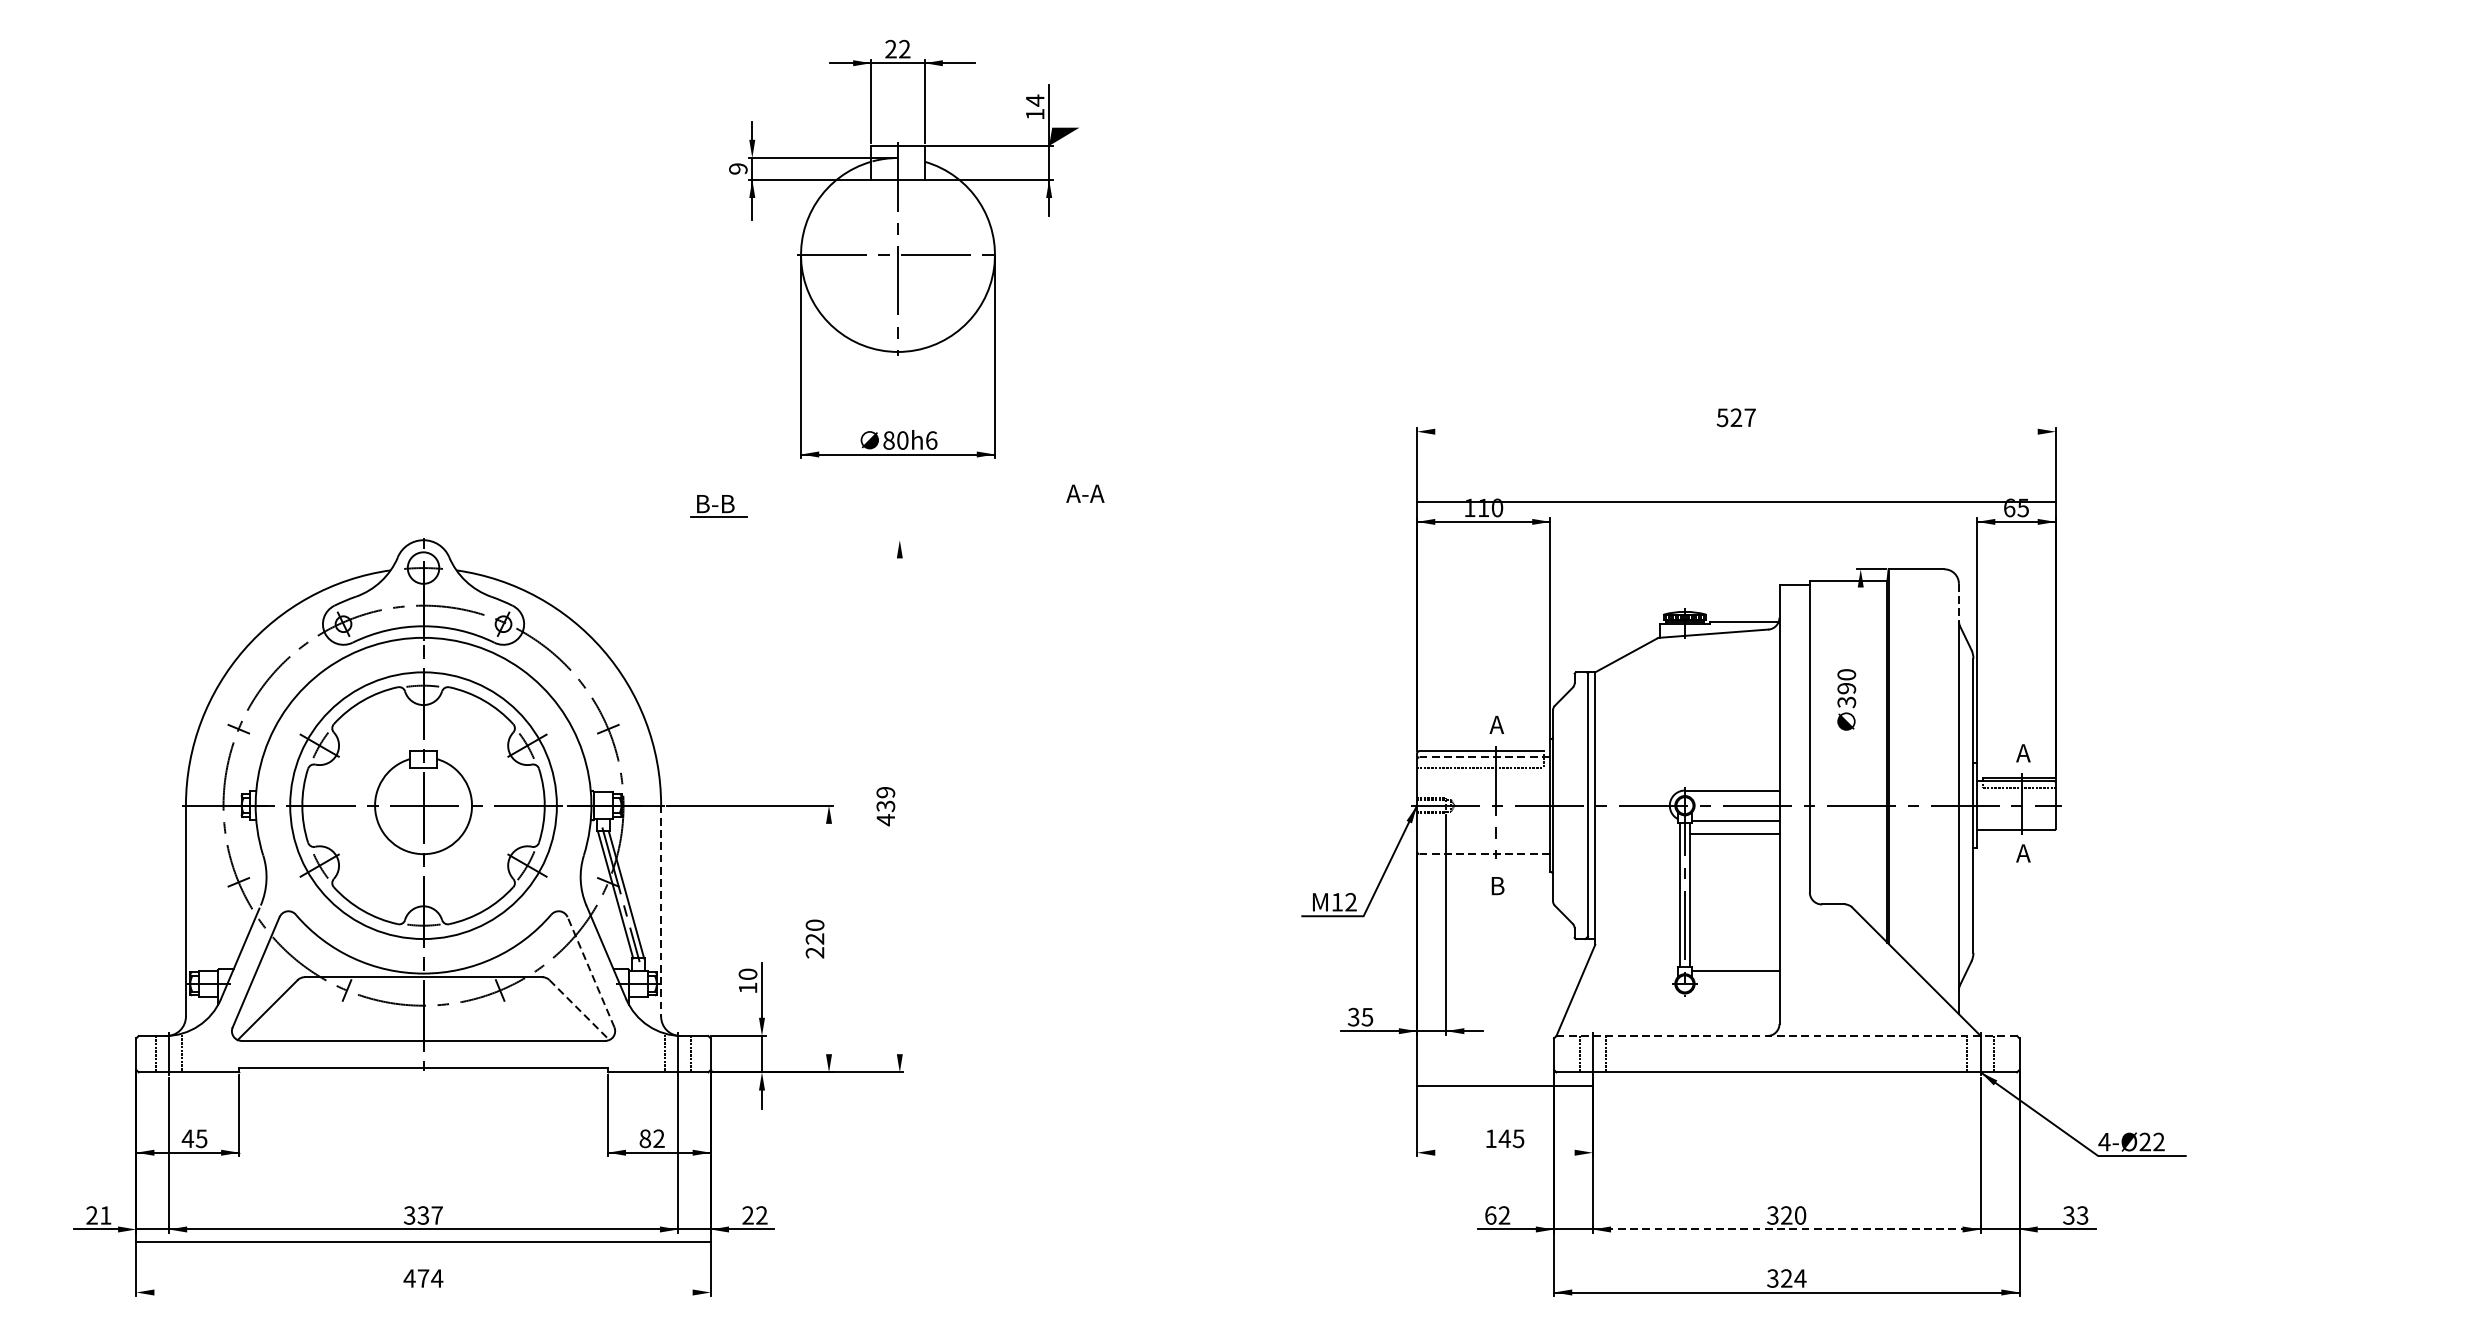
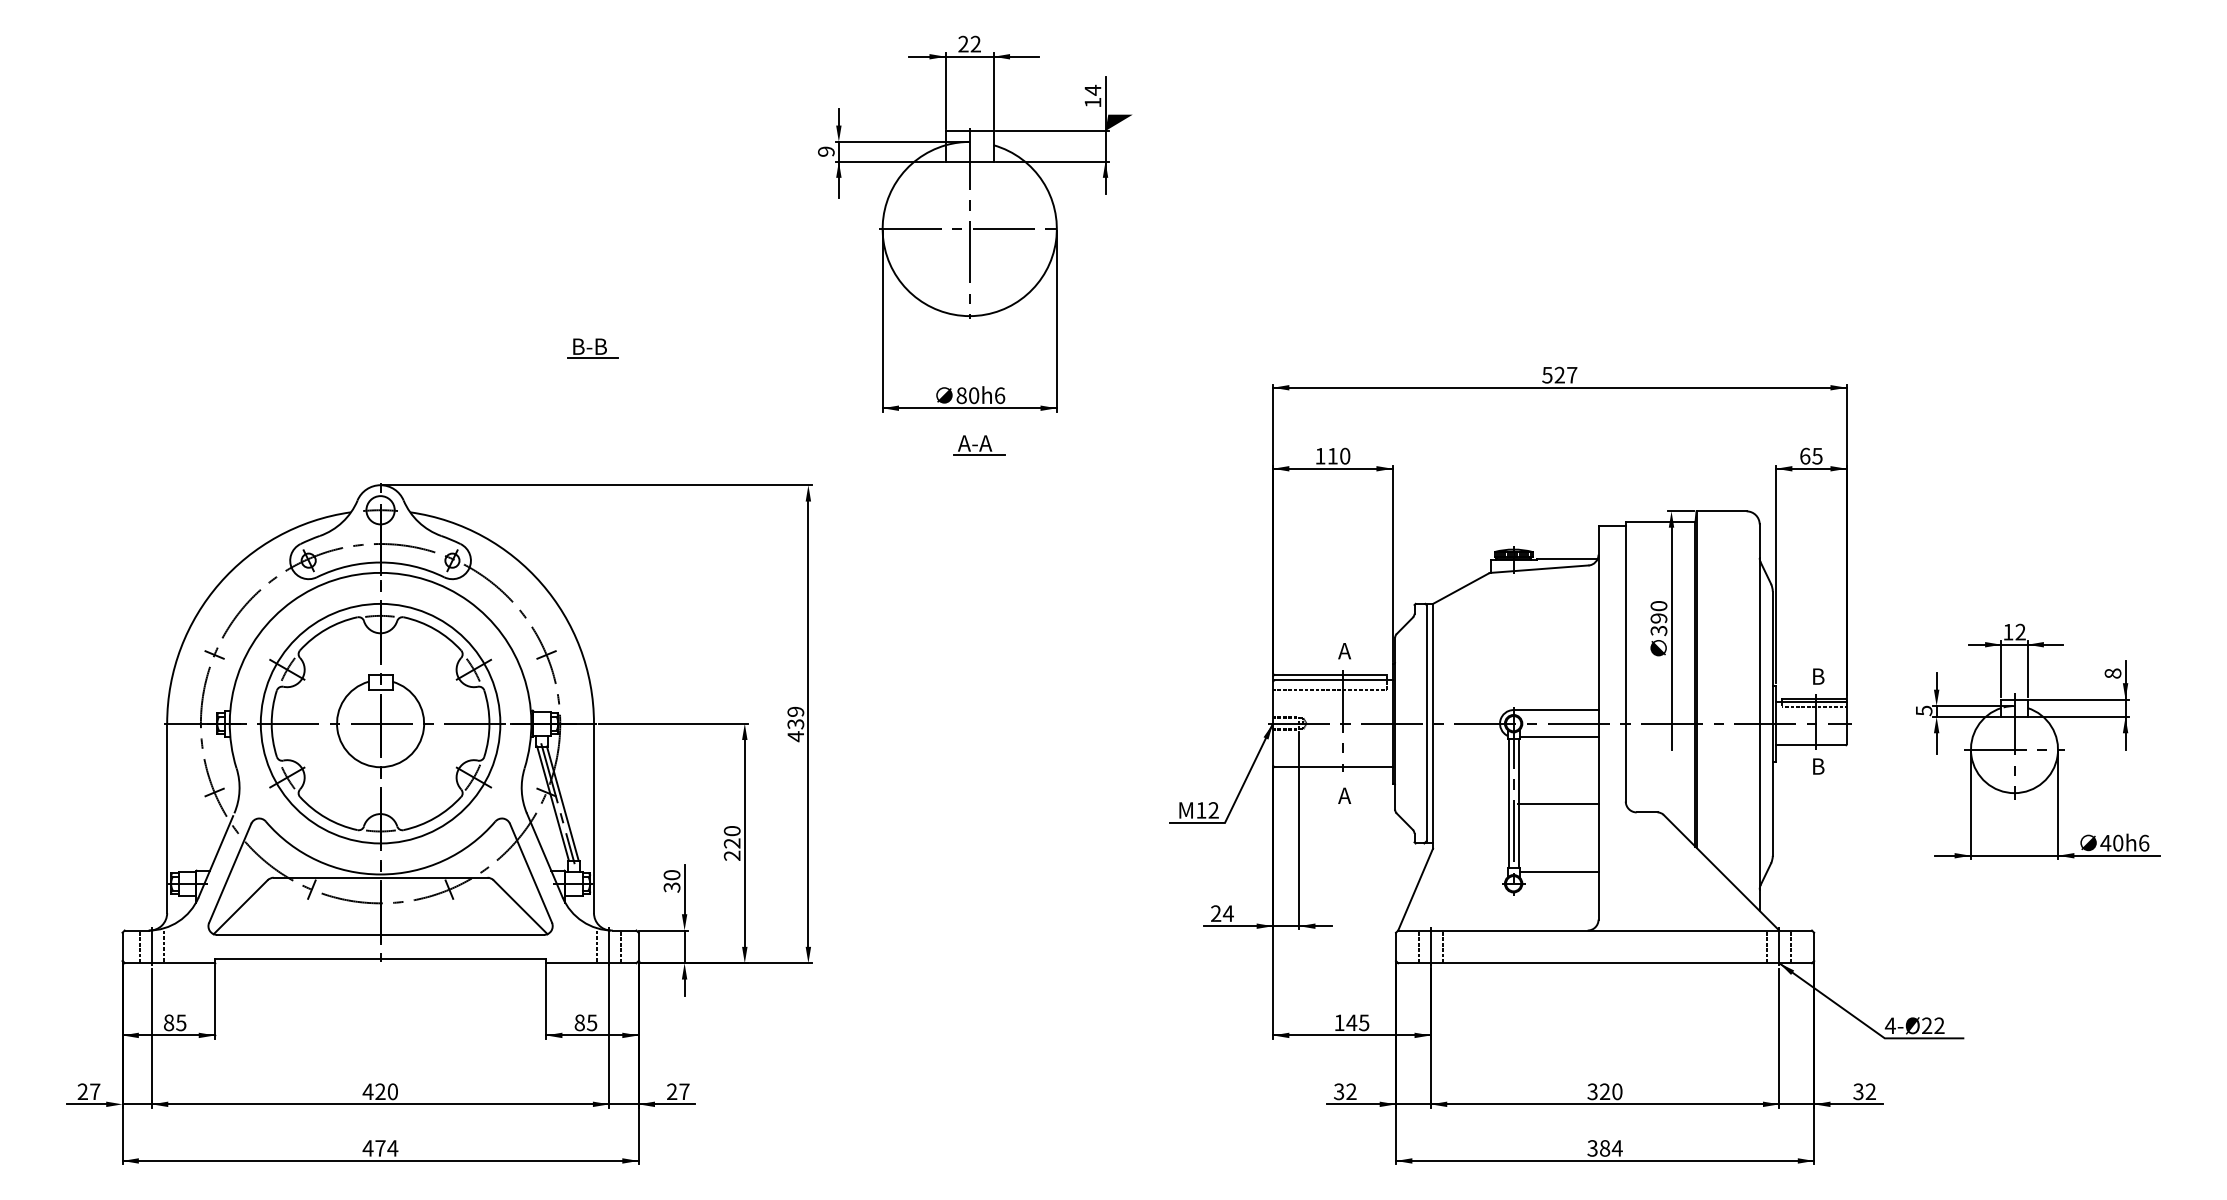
part: (904, 248) -> (975, 223), moved
line: (1736, 501) -> (1559, 387), moved
part: (718, 506) -> (592, 348), moved
line: (1090, 506) -> (979, 454), added
line: (663, 540) -> (596, 485), added
line: (1958, 602) -> (1759, 541), dashed -> solid
line: (1860, 710) -> (1671, 638), added
text: (2023, 753) -> (1817, 676), A -> B
line: (1484, 757) -> (1333, 680), dashed -> solid
line: (899, 805) -> (808, 723), added
part: (2269, 825) -> (2038, 741), added
line: (1733, 834) -> (1557, 804), moved
text: (2023, 853) -> (1817, 766), A -> B
line: (1484, 854) -> (1333, 767), dashed -> solid
text: (1496, 885) -> (1344, 795), B -> A
line: (661, 911) -> (594, 818), dashed -> solid
line: (828, 939) -> (744, 843), added
line: (591, 972) -> (531, 873), dashed -> solid
text: (747, 988) -> (671, 887), 10 -> 30
line: (580, 1010) -> (521, 907), dashed -> solid
text: (1359, 1017) -> (1221, 913), 35 -> 24
line: (1787, 1035) -> (1605, 930), dashed -> solid
line: (1504, 1086) -> (1351, 1035), moved
text: (187, 1138) -> (168, 1022), 45 -> 85
text: (658, 1138) -> (591, 1022), 82 -> 85
text: (106, 1215) -> (95, 1091), 21 -> 27
text: (422, 1215) -> (379, 1091), 337 -> 420
text: (761, 1215) -> (684, 1091), 22 -> 27
text: (1491, 1215) -> (1339, 1091), 62 -> 32
text: (2082, 1216) -> (1870, 1092), 33 -> 32
line: (1786, 1229) -> (1604, 1104), dashed -> solid
line: (423, 1241) -> (380, 1160), moved
text: (1787, 1278) -> (1605, 1148), 324 -> 384

